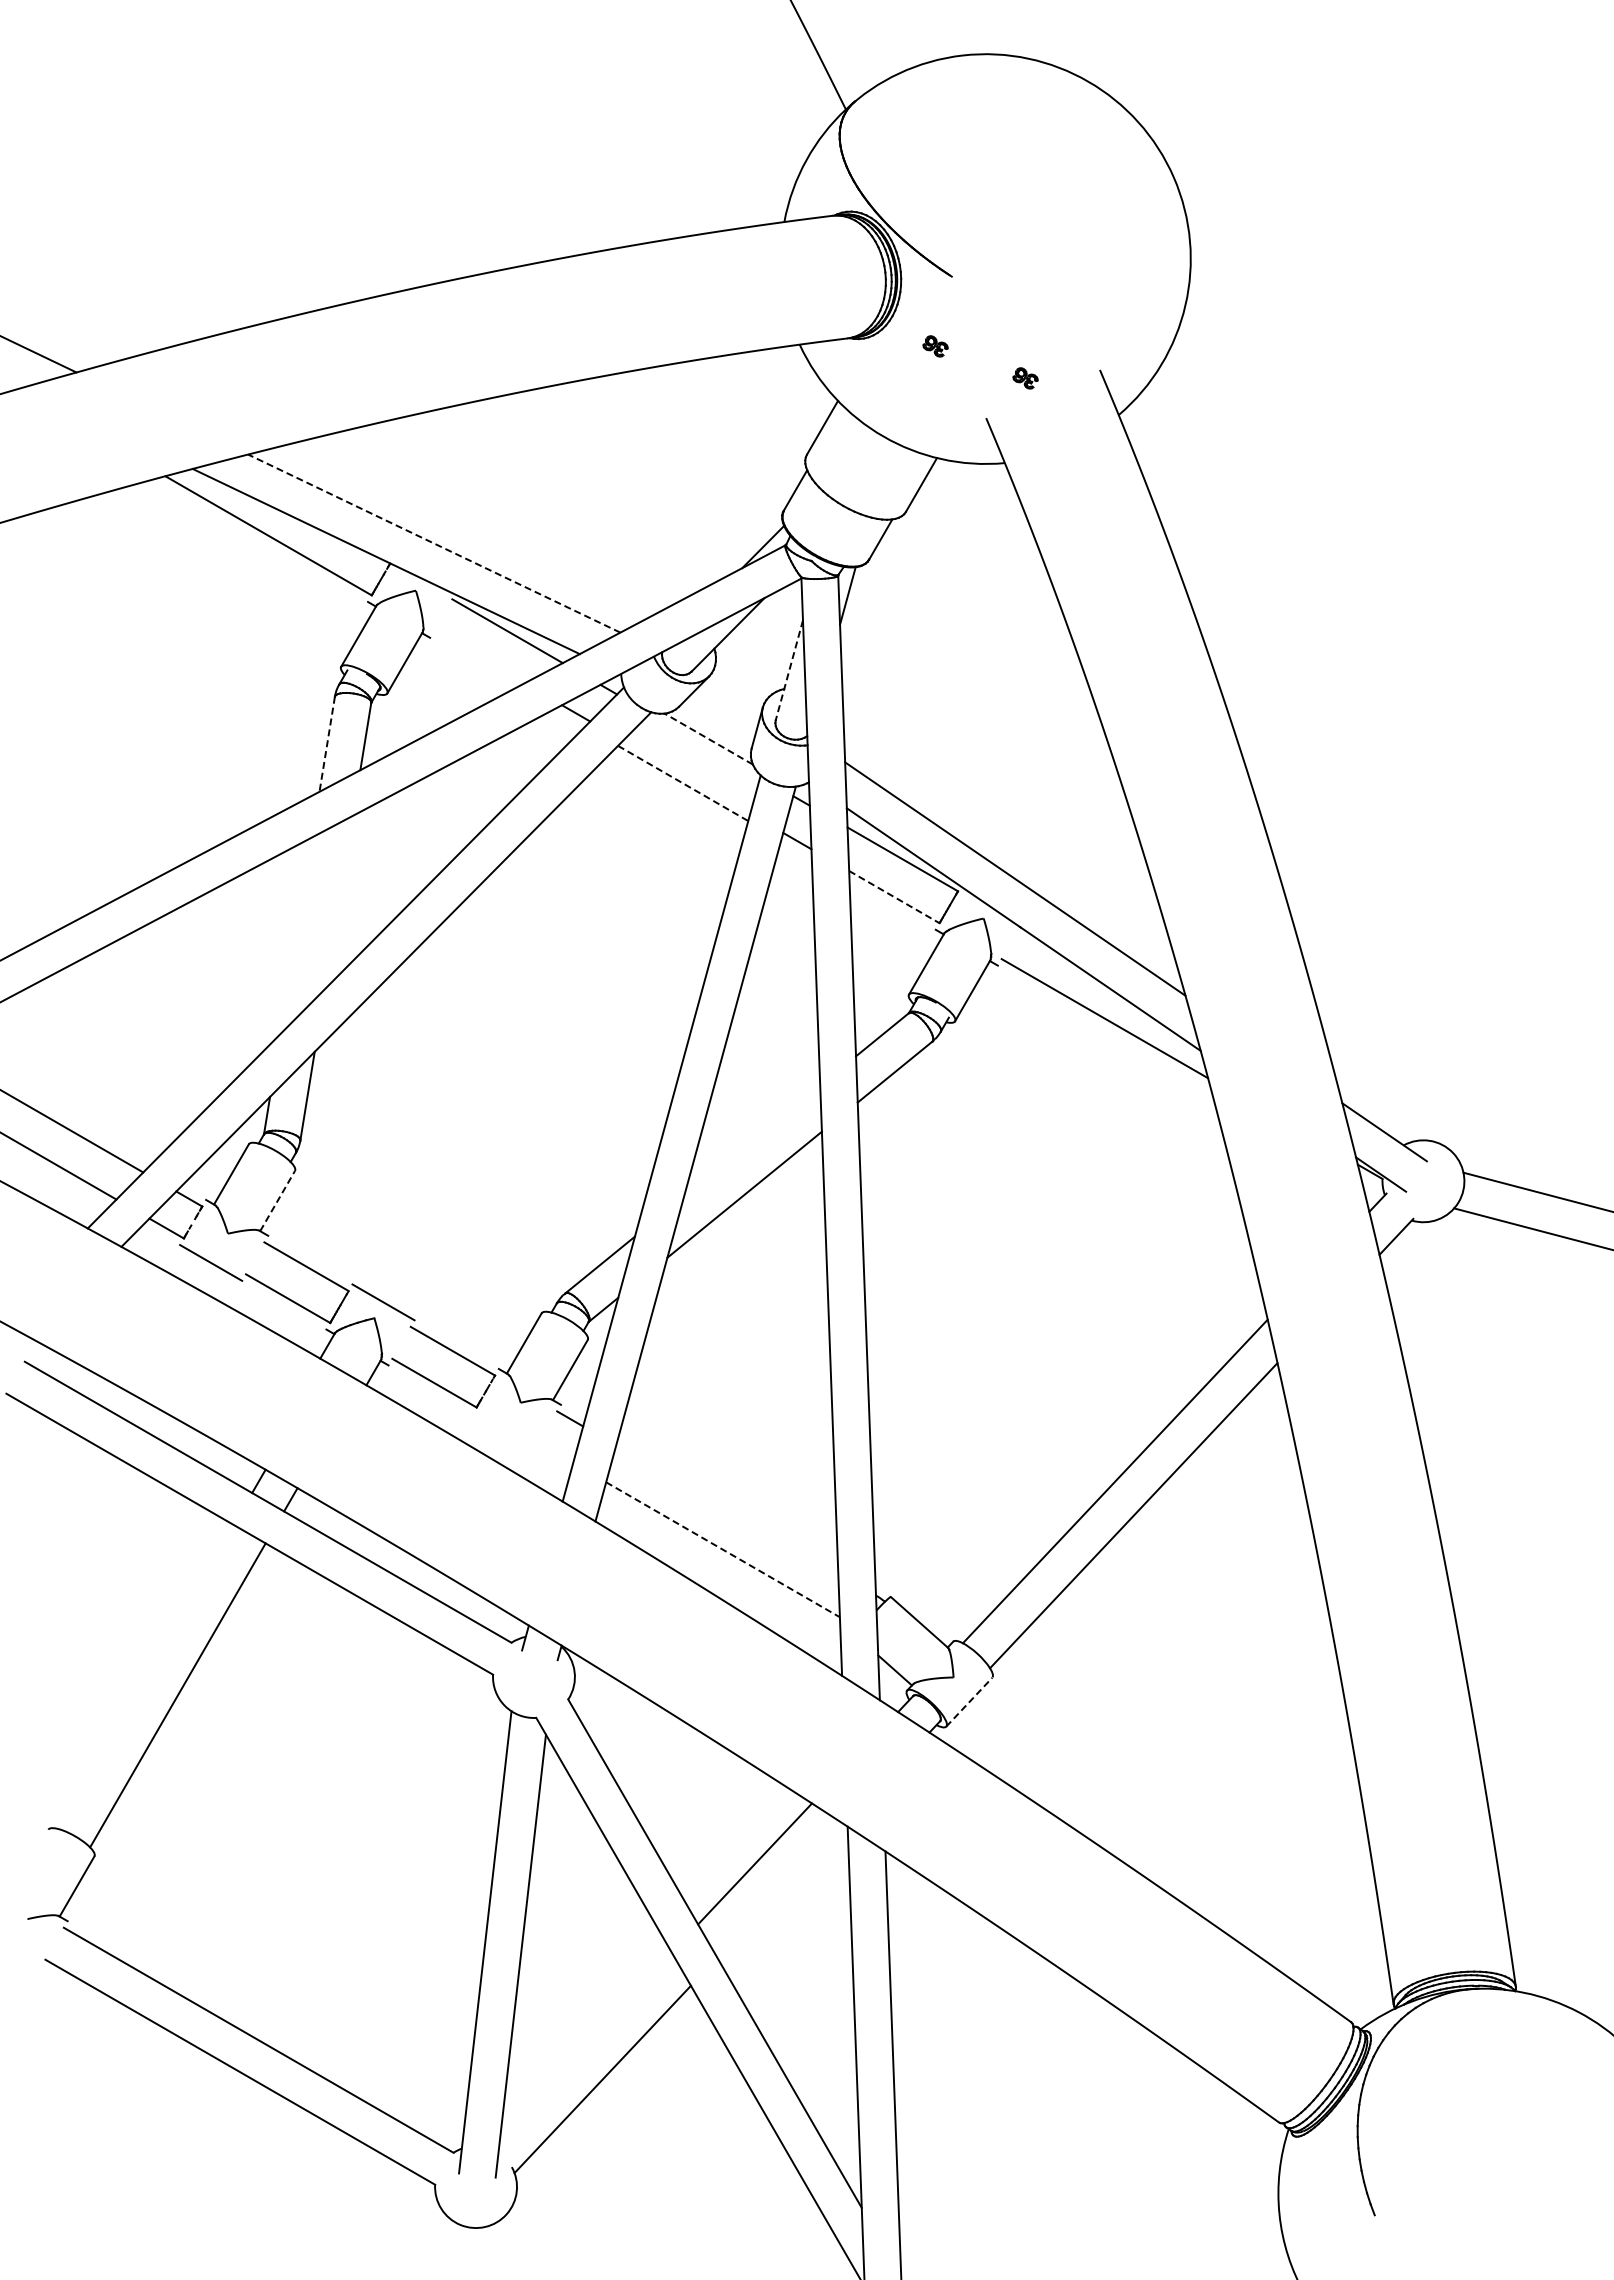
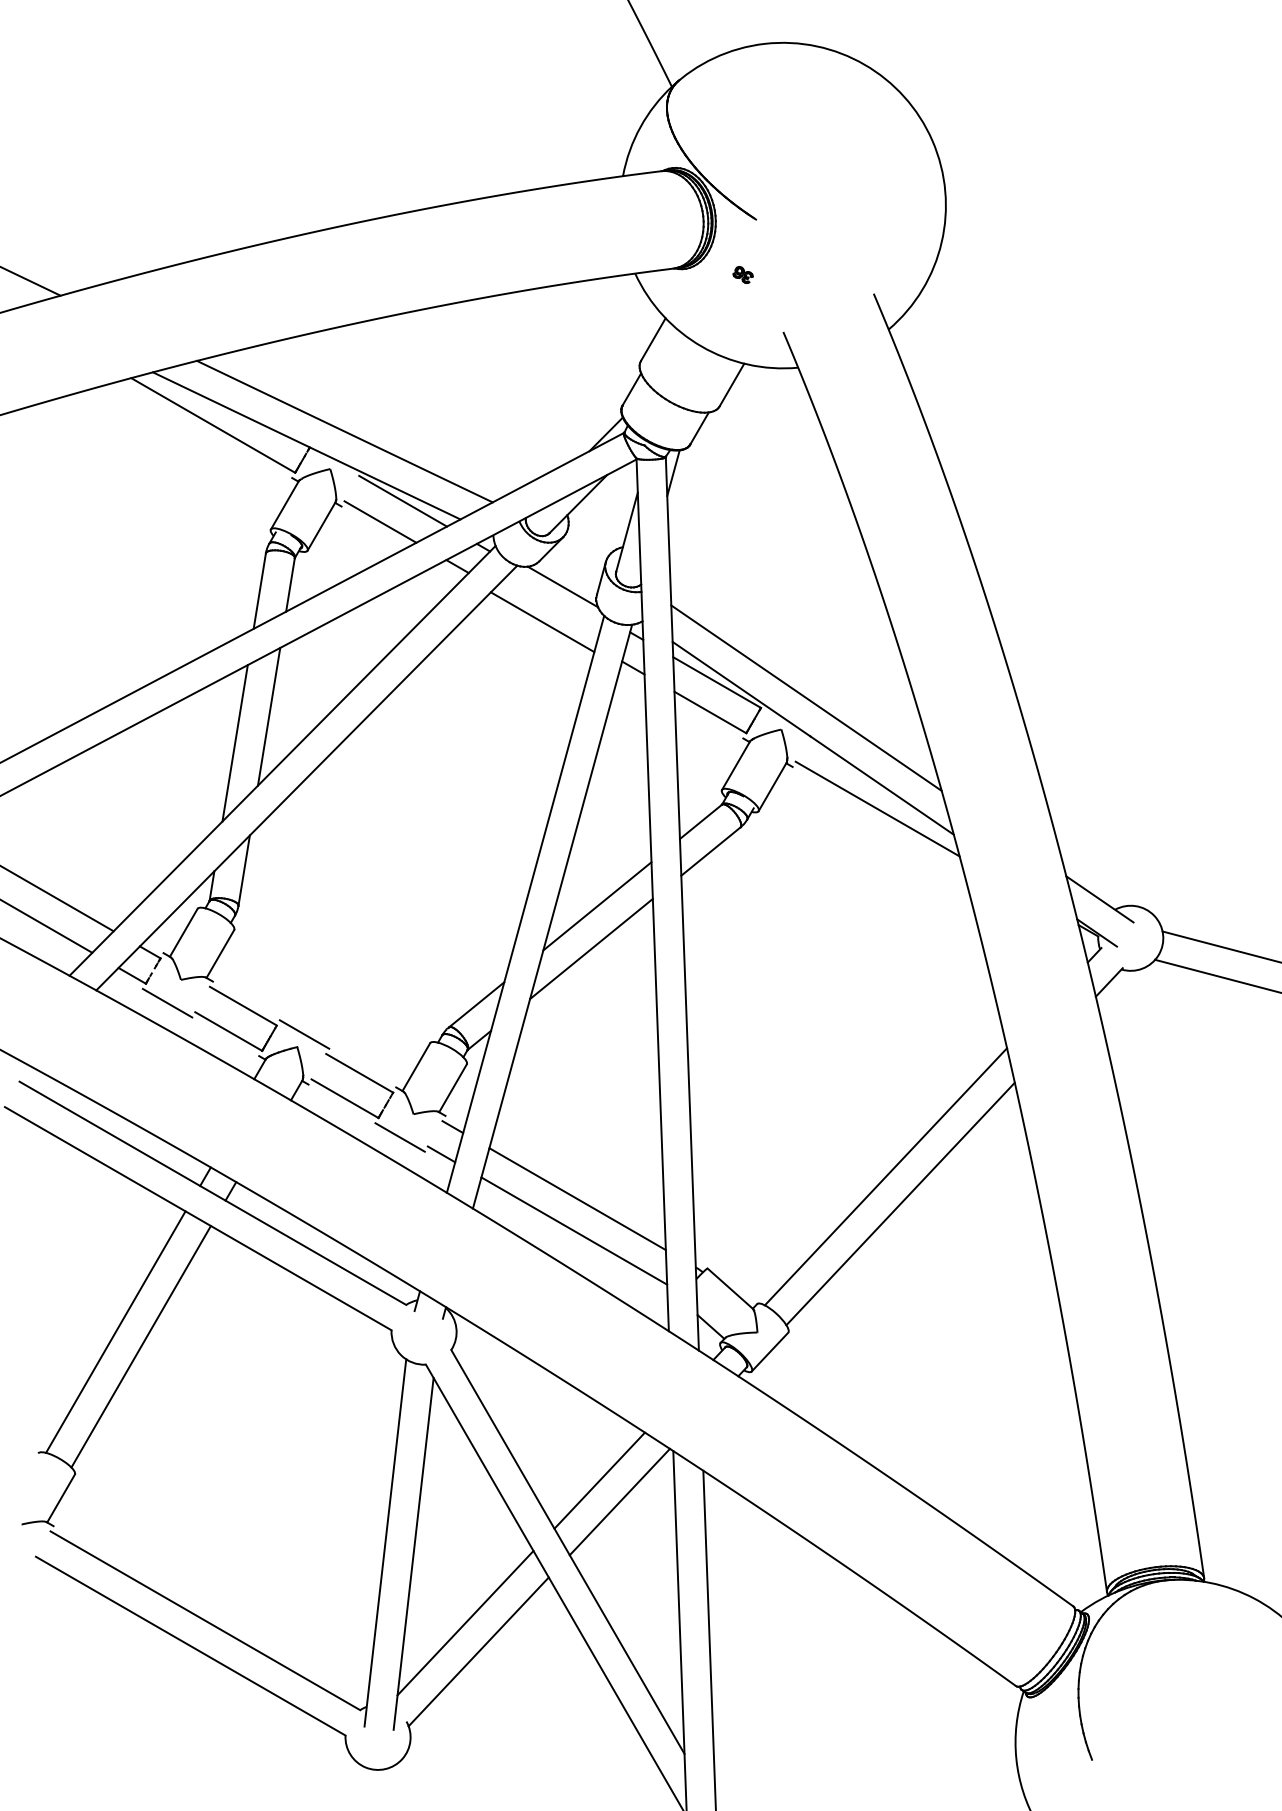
part: (1025, 378) -> (814, 300), removed
line: (433, 543) -> (344, 431), dashed -> solid
line: (478, 657) -> (380, 522), added
line: (789, 670) -> (627, 532), dashed -> solid
line: (708, 739) -> (562, 587), dashed -> solid
line: (327, 744) -> (260, 591), dashed -> solid
line: (683, 783) -> (542, 622), dashed -> solid
line: (894, 897) -> (710, 712), dashed -> solid
line: (338, 902) -> (268, 716), added
line: (296, 935) -> (235, 743), added
line: (752, 1140) -> (597, 905), added
line: (277, 1201) -> (220, 954), dashed -> solid
line: (503, 1431) -> (399, 1137), added
line: (555, 1453) -> (441, 1154), added
line: (727, 1509) -> (577, 1199), added
line: (723, 1549) -> (574, 1230), dashed -> solid
line: (145, 1676) -> (115, 1331), added
line: (969, 1702) -> (770, 1352), dashed -> solid
line: (780, 1890) -> (619, 1501), added
line: (585, 2043) -> (465, 1623), added

